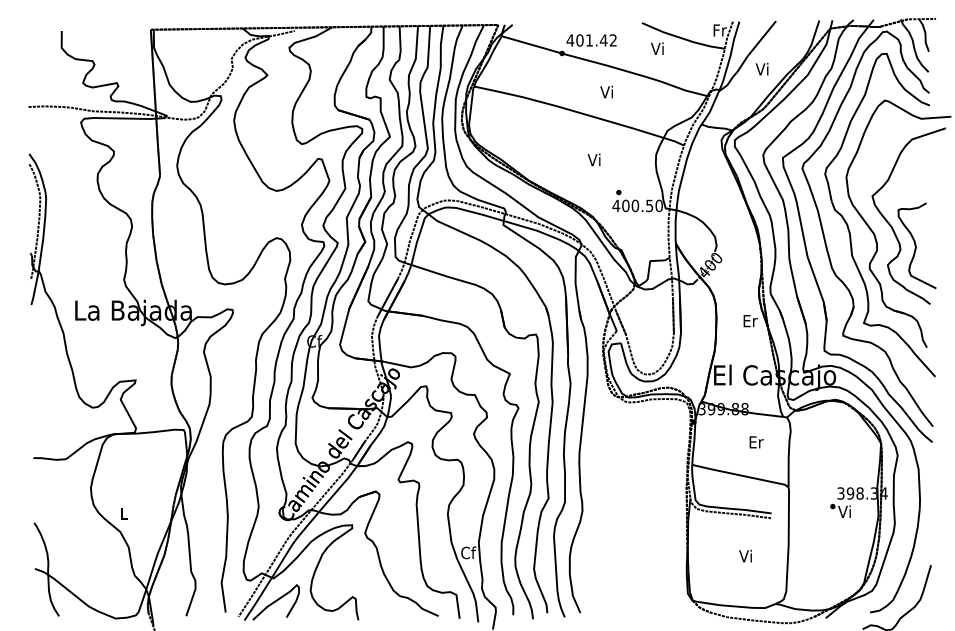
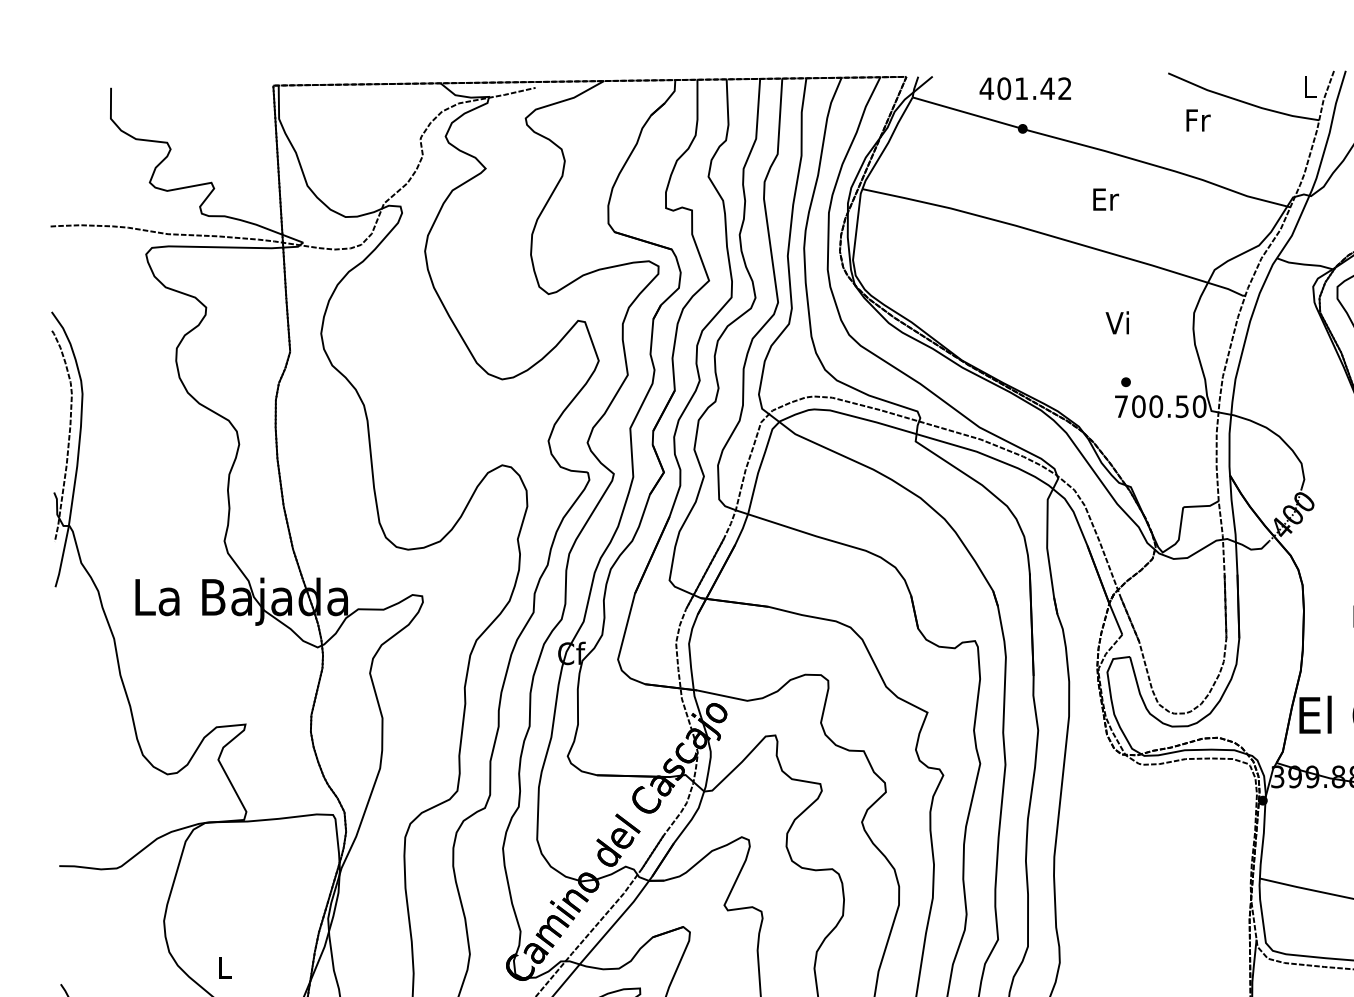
text: (719, 30) -> (1309, 86), Fr -> L
text: (591, 40) -> (1025, 88), moved
text: (658, 48) -> (1198, 119), Vi -> Fr
text: (607, 91) -> (1105, 198), Vi -> Er
text: (593, 159) -> (1116, 322), moved
text: (616, 205) -> (1121, 405), 400.50 -> 700.50

